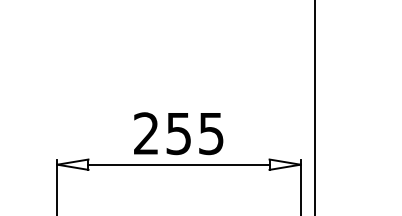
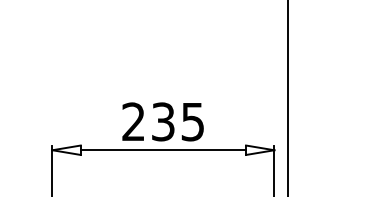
text: (179, 133) -> (163, 121), 255 -> 235

